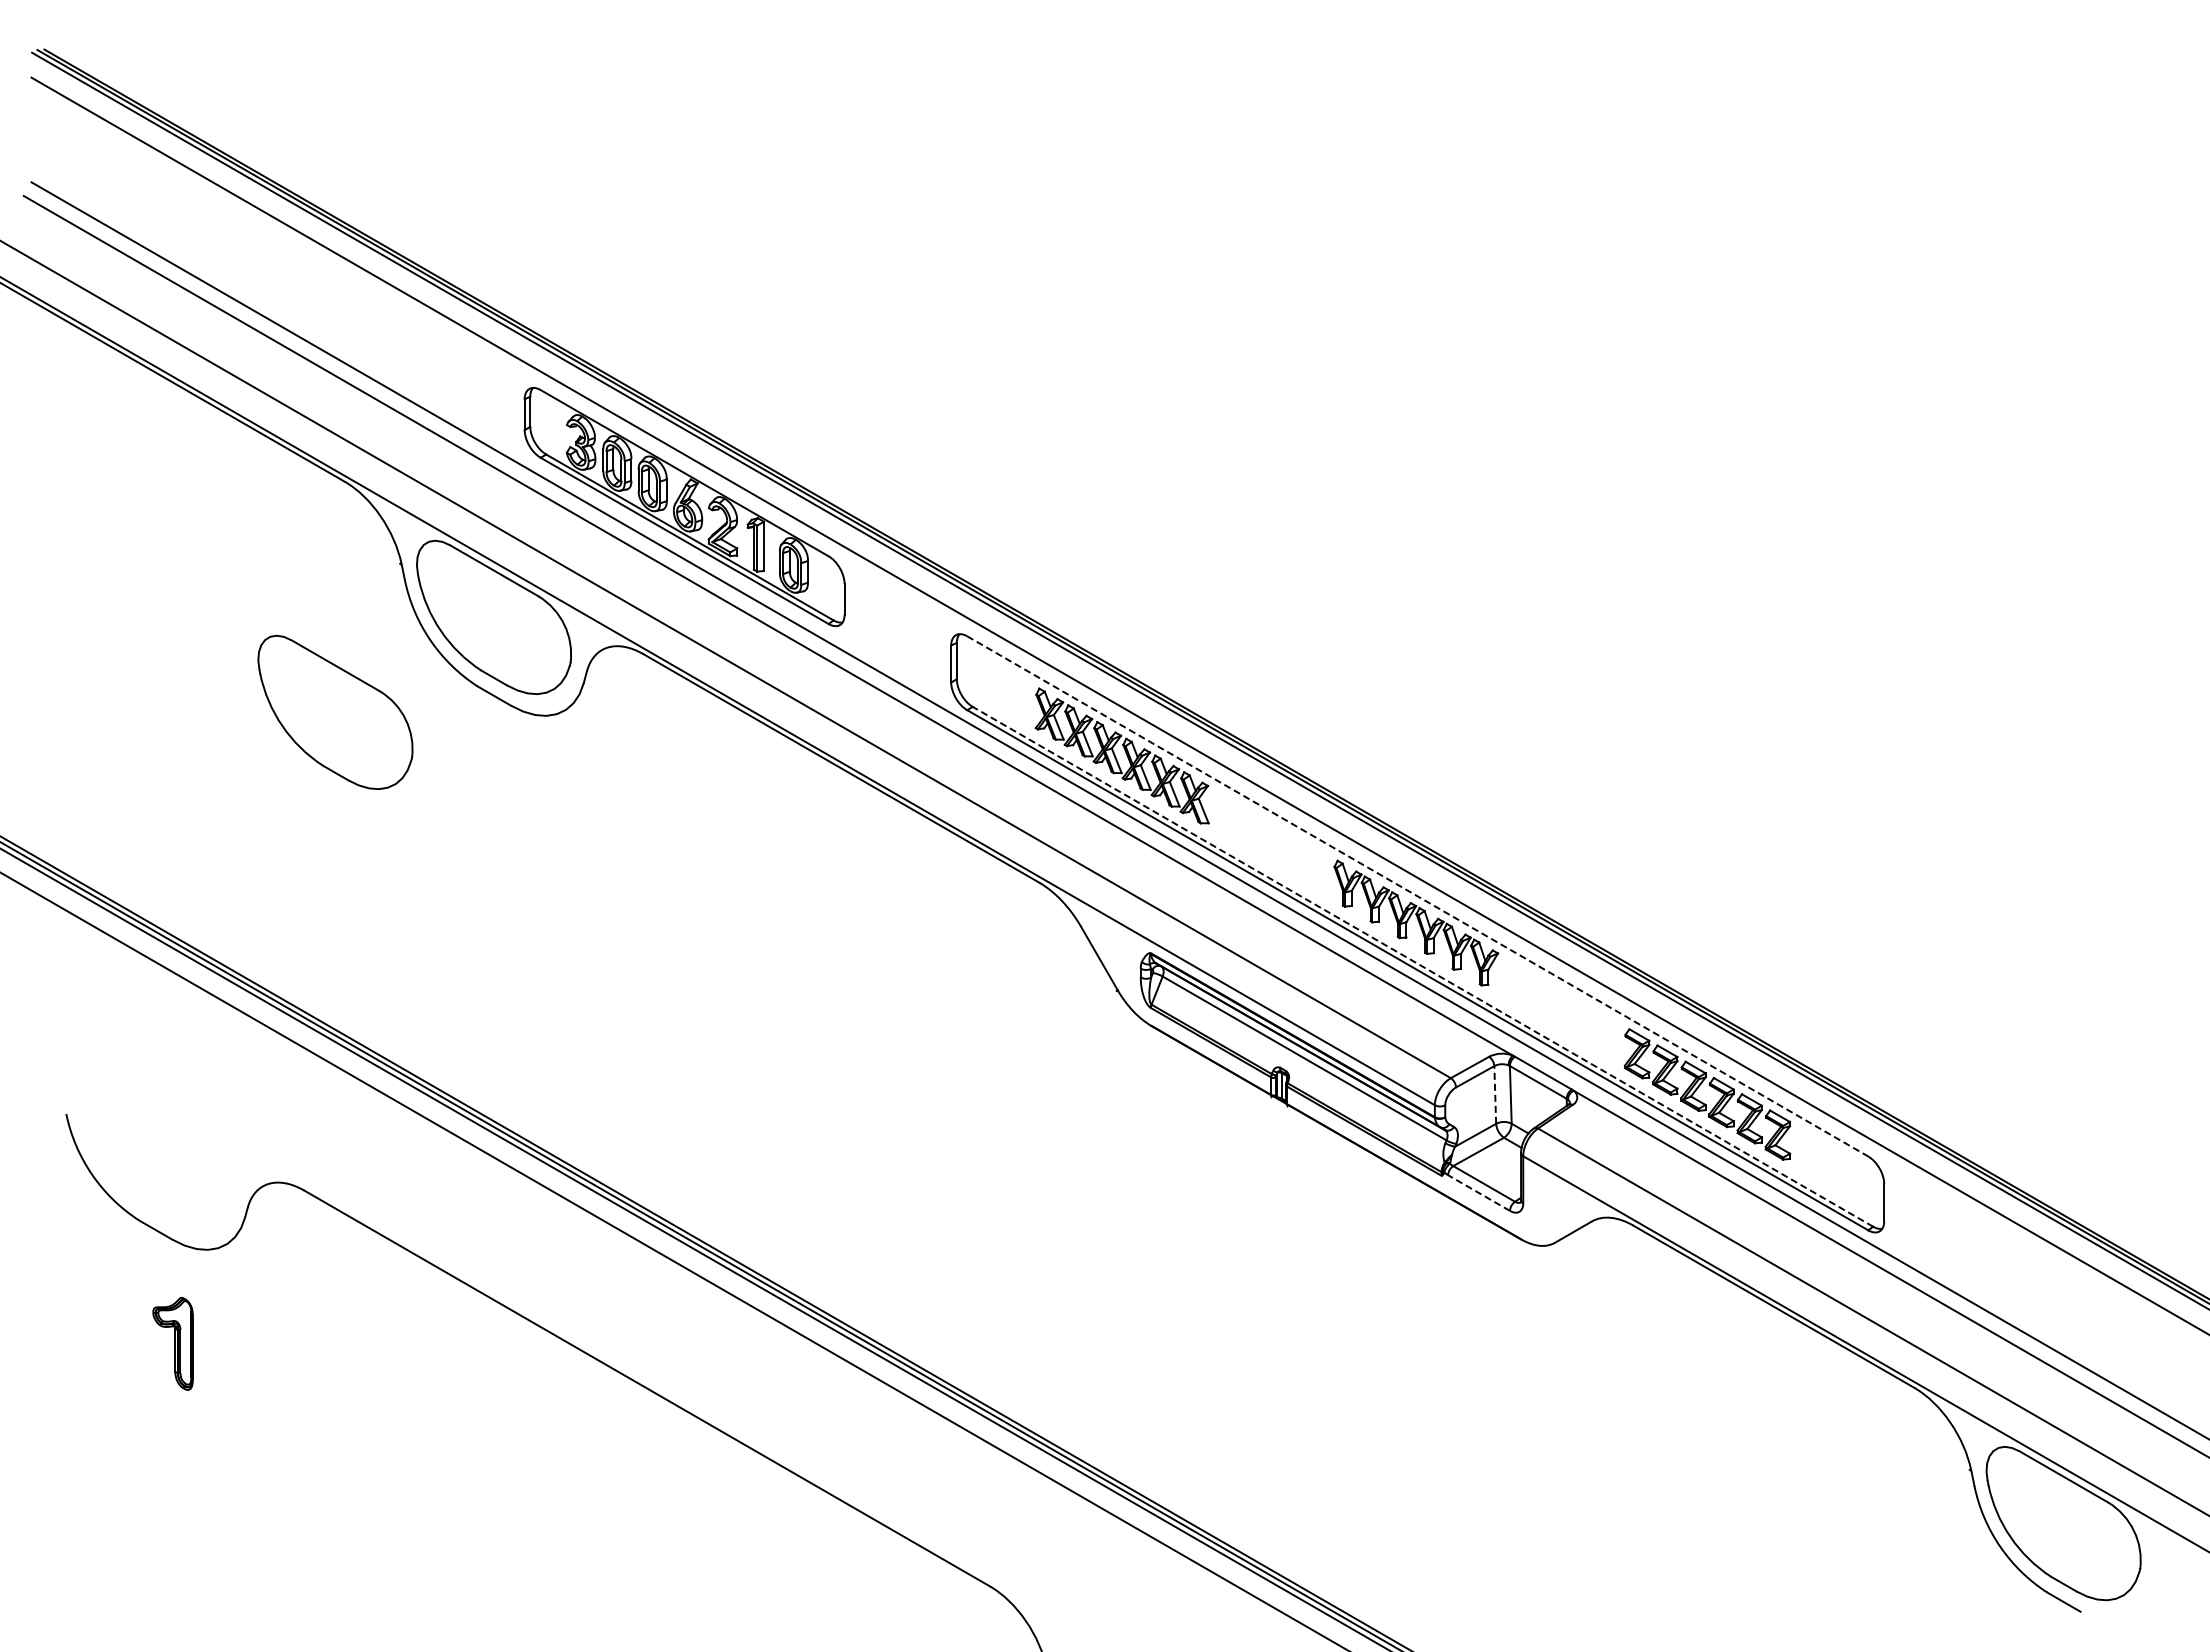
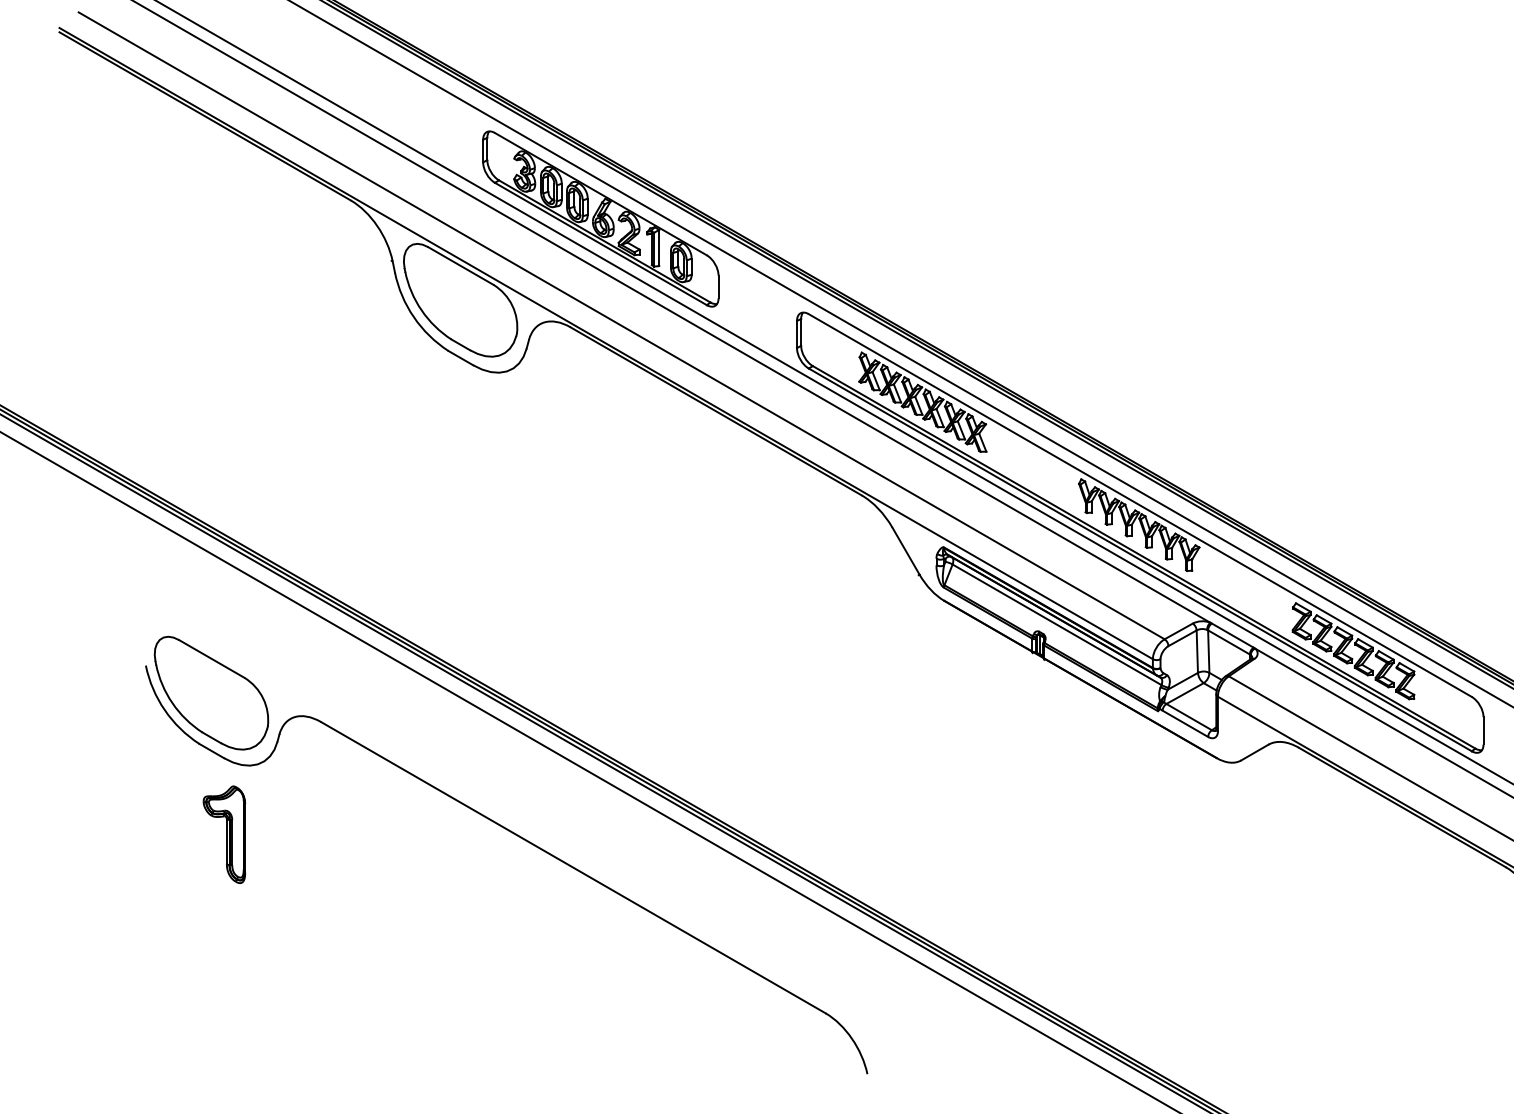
part: (335, 711) -> (211, 692), moved
line: (1418, 896) -> (1140, 505), dashed -> solid
line: (1423, 966) -> (1144, 557), dashed -> solid
line: (1495, 1094) -> (1197, 651), dashed -> solid
line: (1479, 1193) -> (1185, 724), dashed -> solid
part: (172, 1343) -> (224, 834), size x1.43

